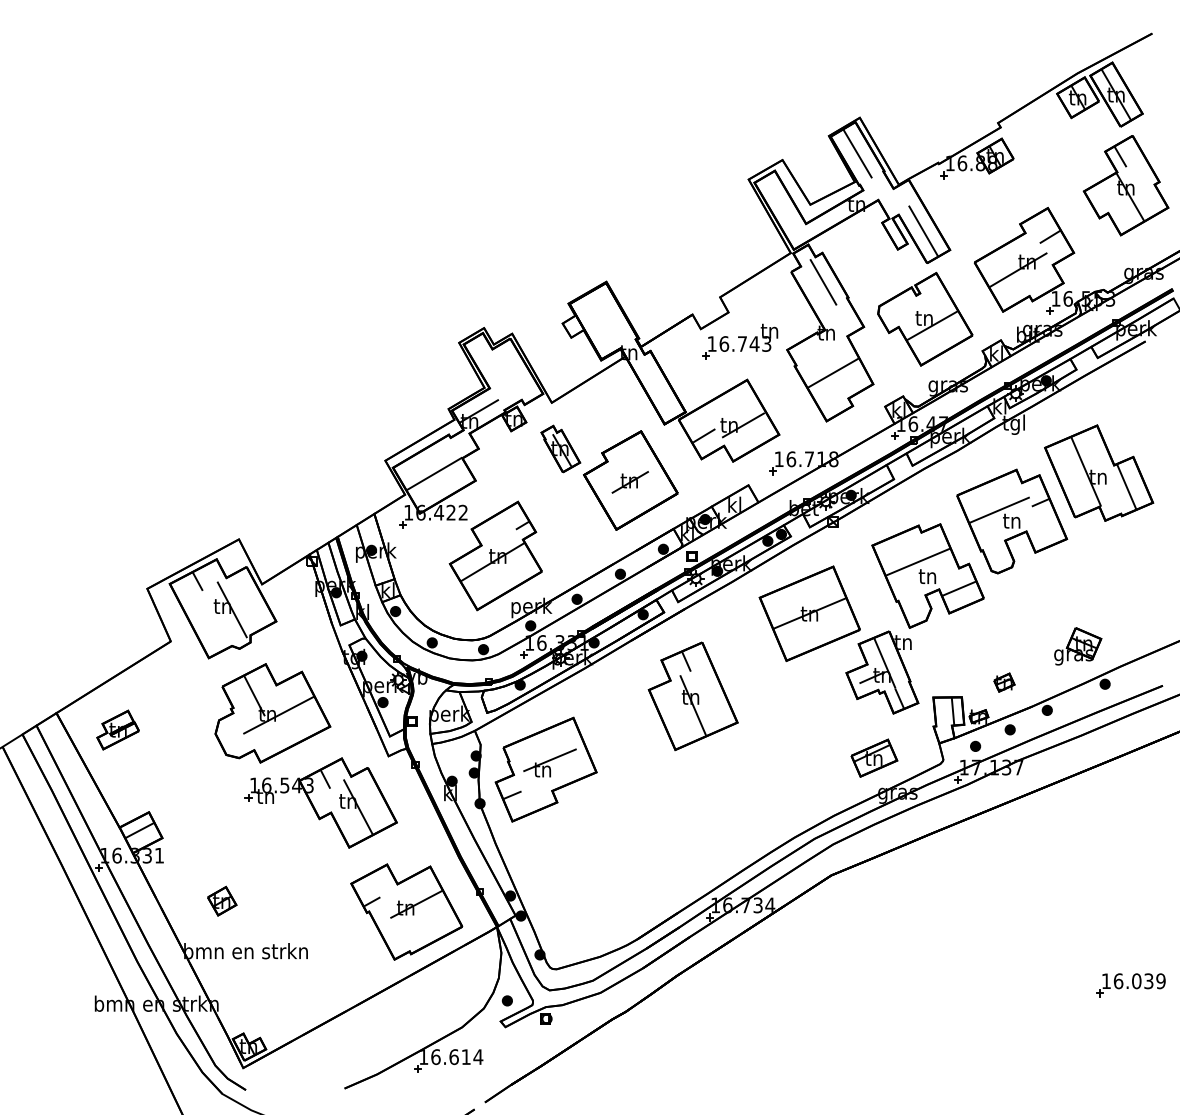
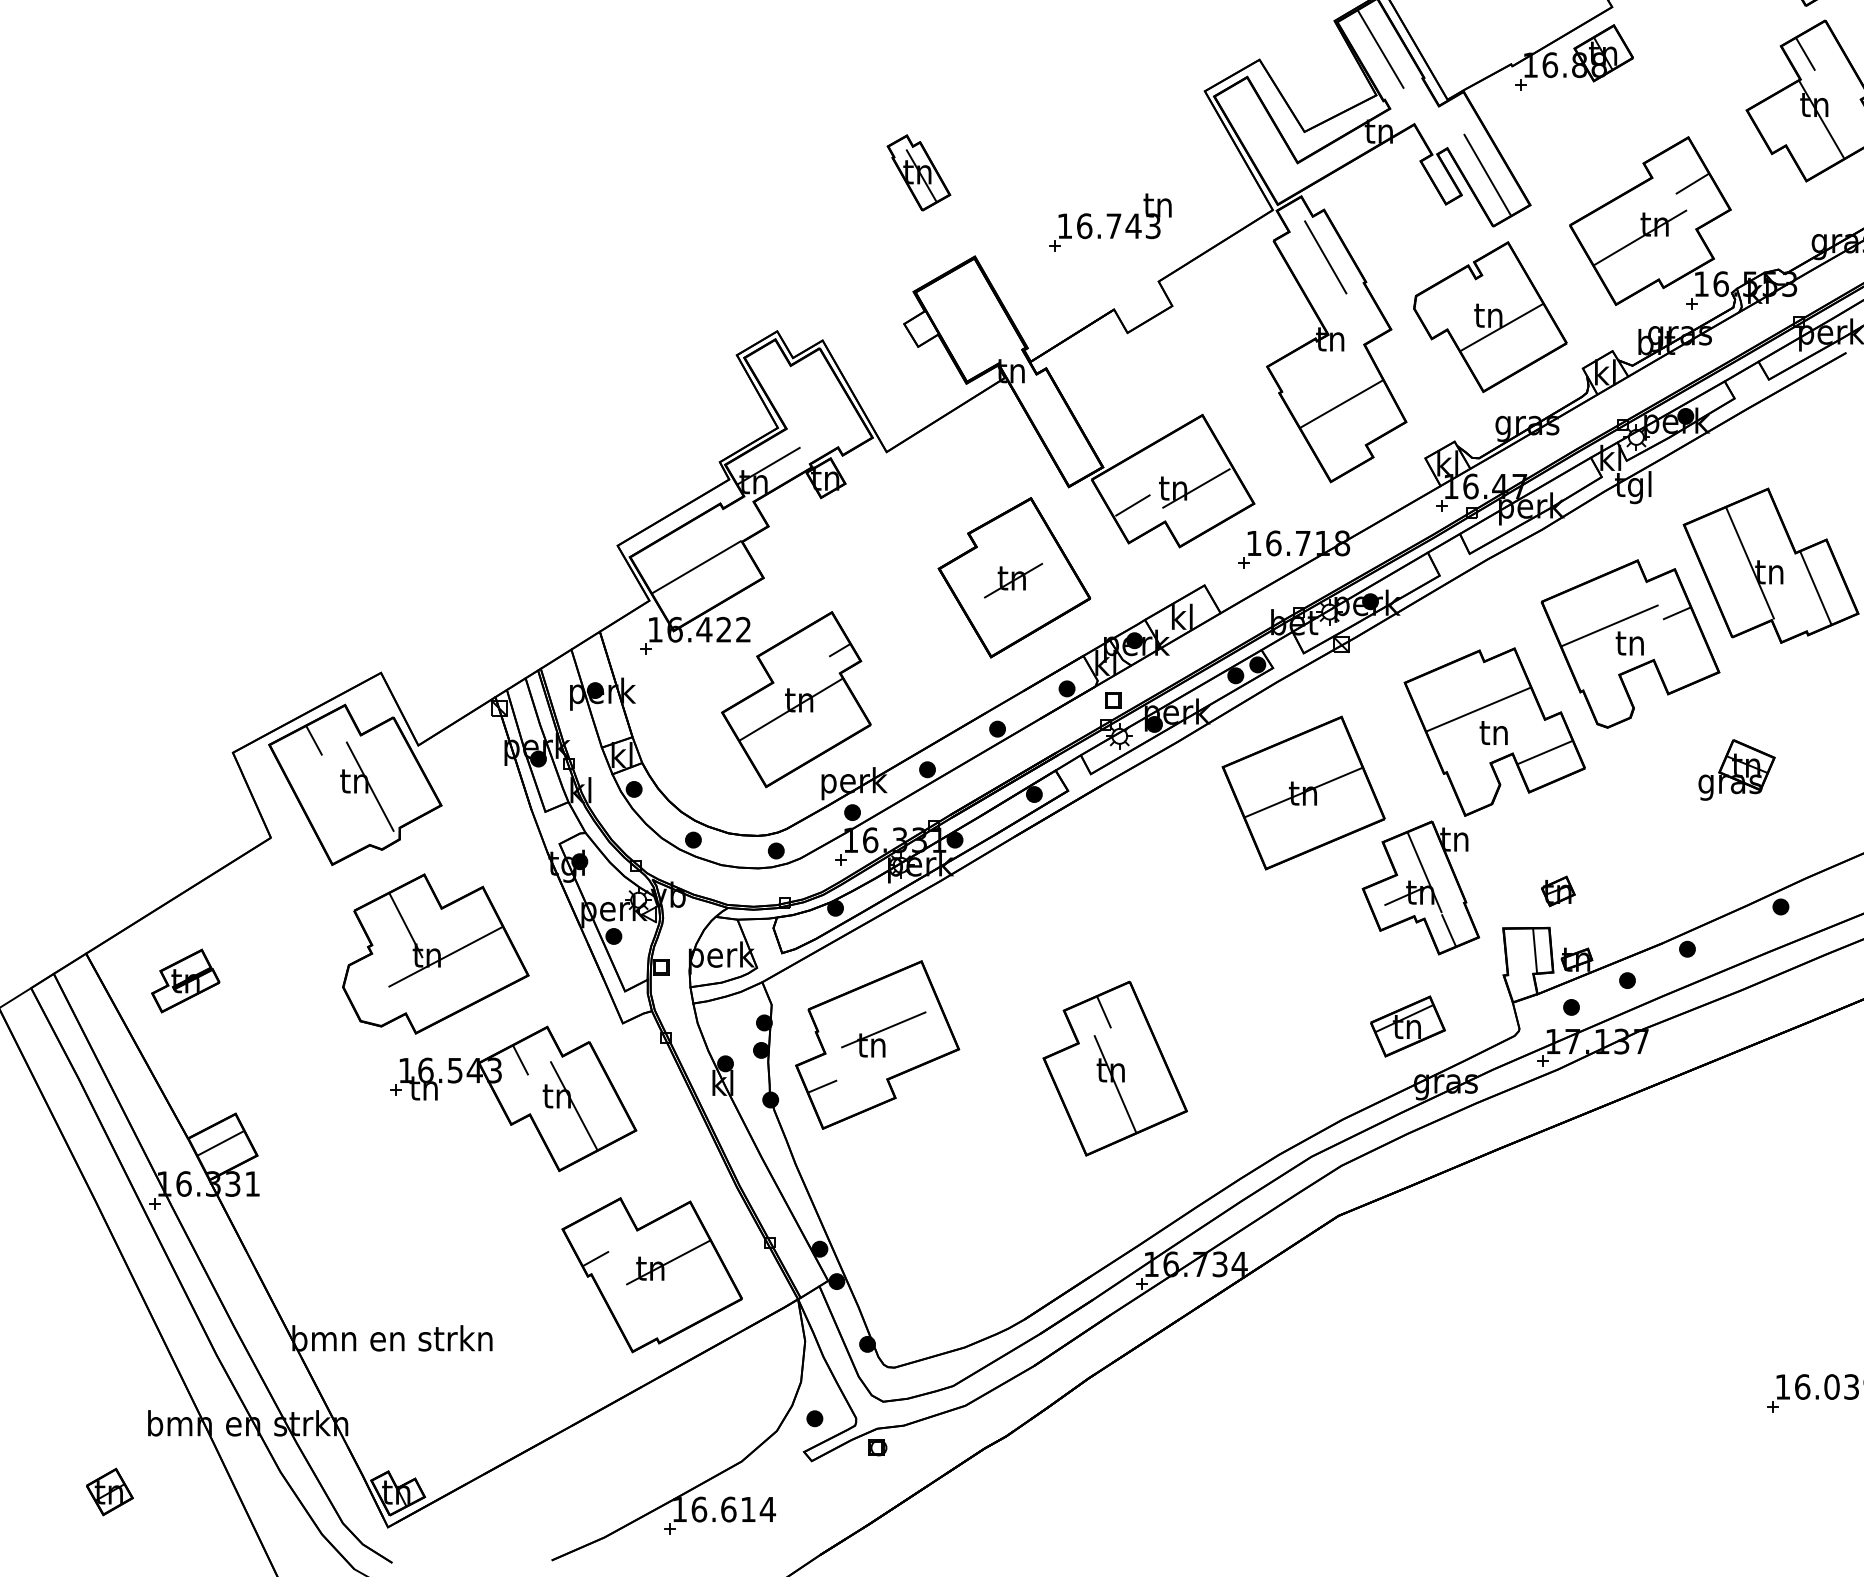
part: (740, 341) -> (1110, 222), moved
part: (560, 448) -> (918, 171), moved
part: (1078, 646) -> (1737, 769), moved
part: (1004, 682) -> (1558, 891), moved
part: (692, 696) -> (1114, 1068), moved
part: (222, 900) -> (110, 1490), moved

